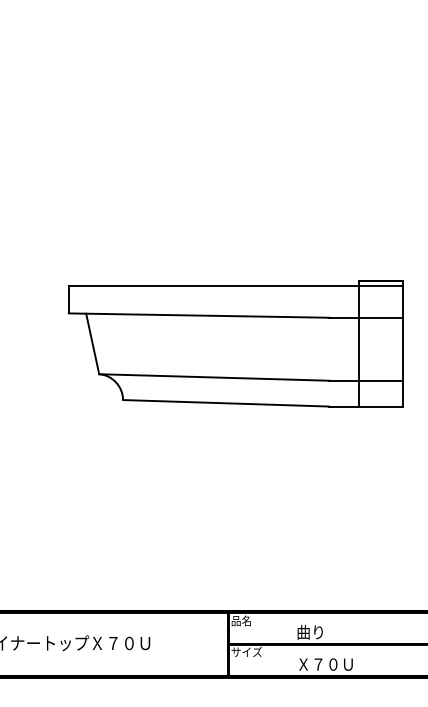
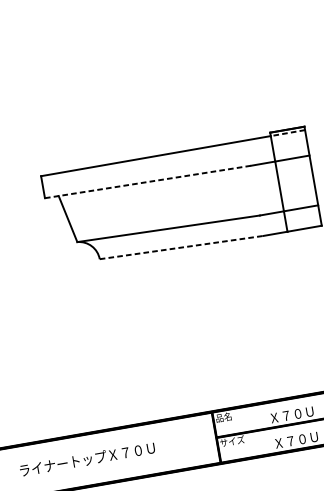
line: (381, 285) -> (288, 133), solid -> dashed
line: (199, 315) -> (148, 181), solid -> dashed
line: (226, 403) -> (181, 247), solid -> dashed
text: (324, 631) -> (290, 414), 曲り -> Ｘ７０Ｕ

